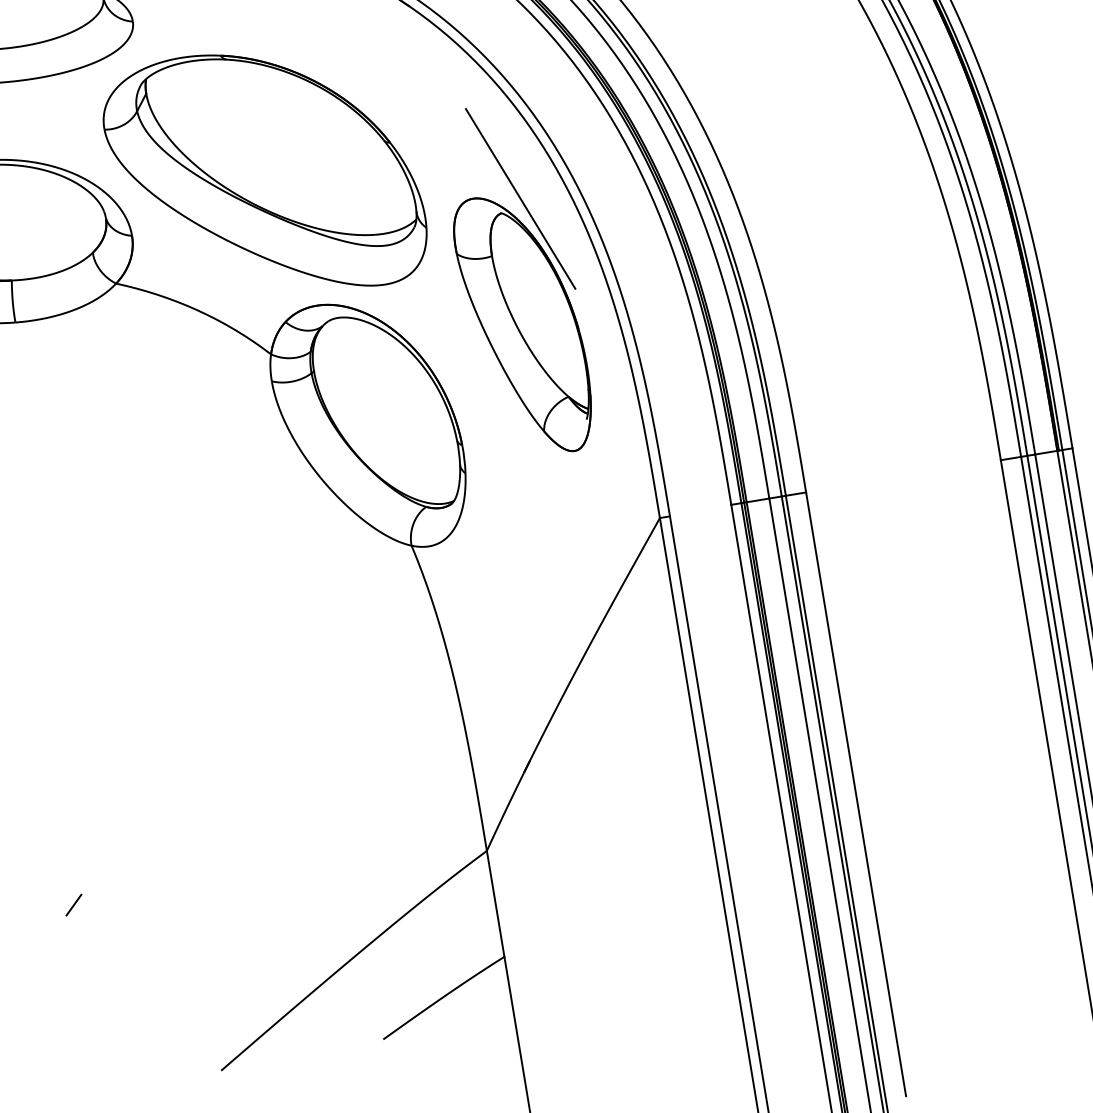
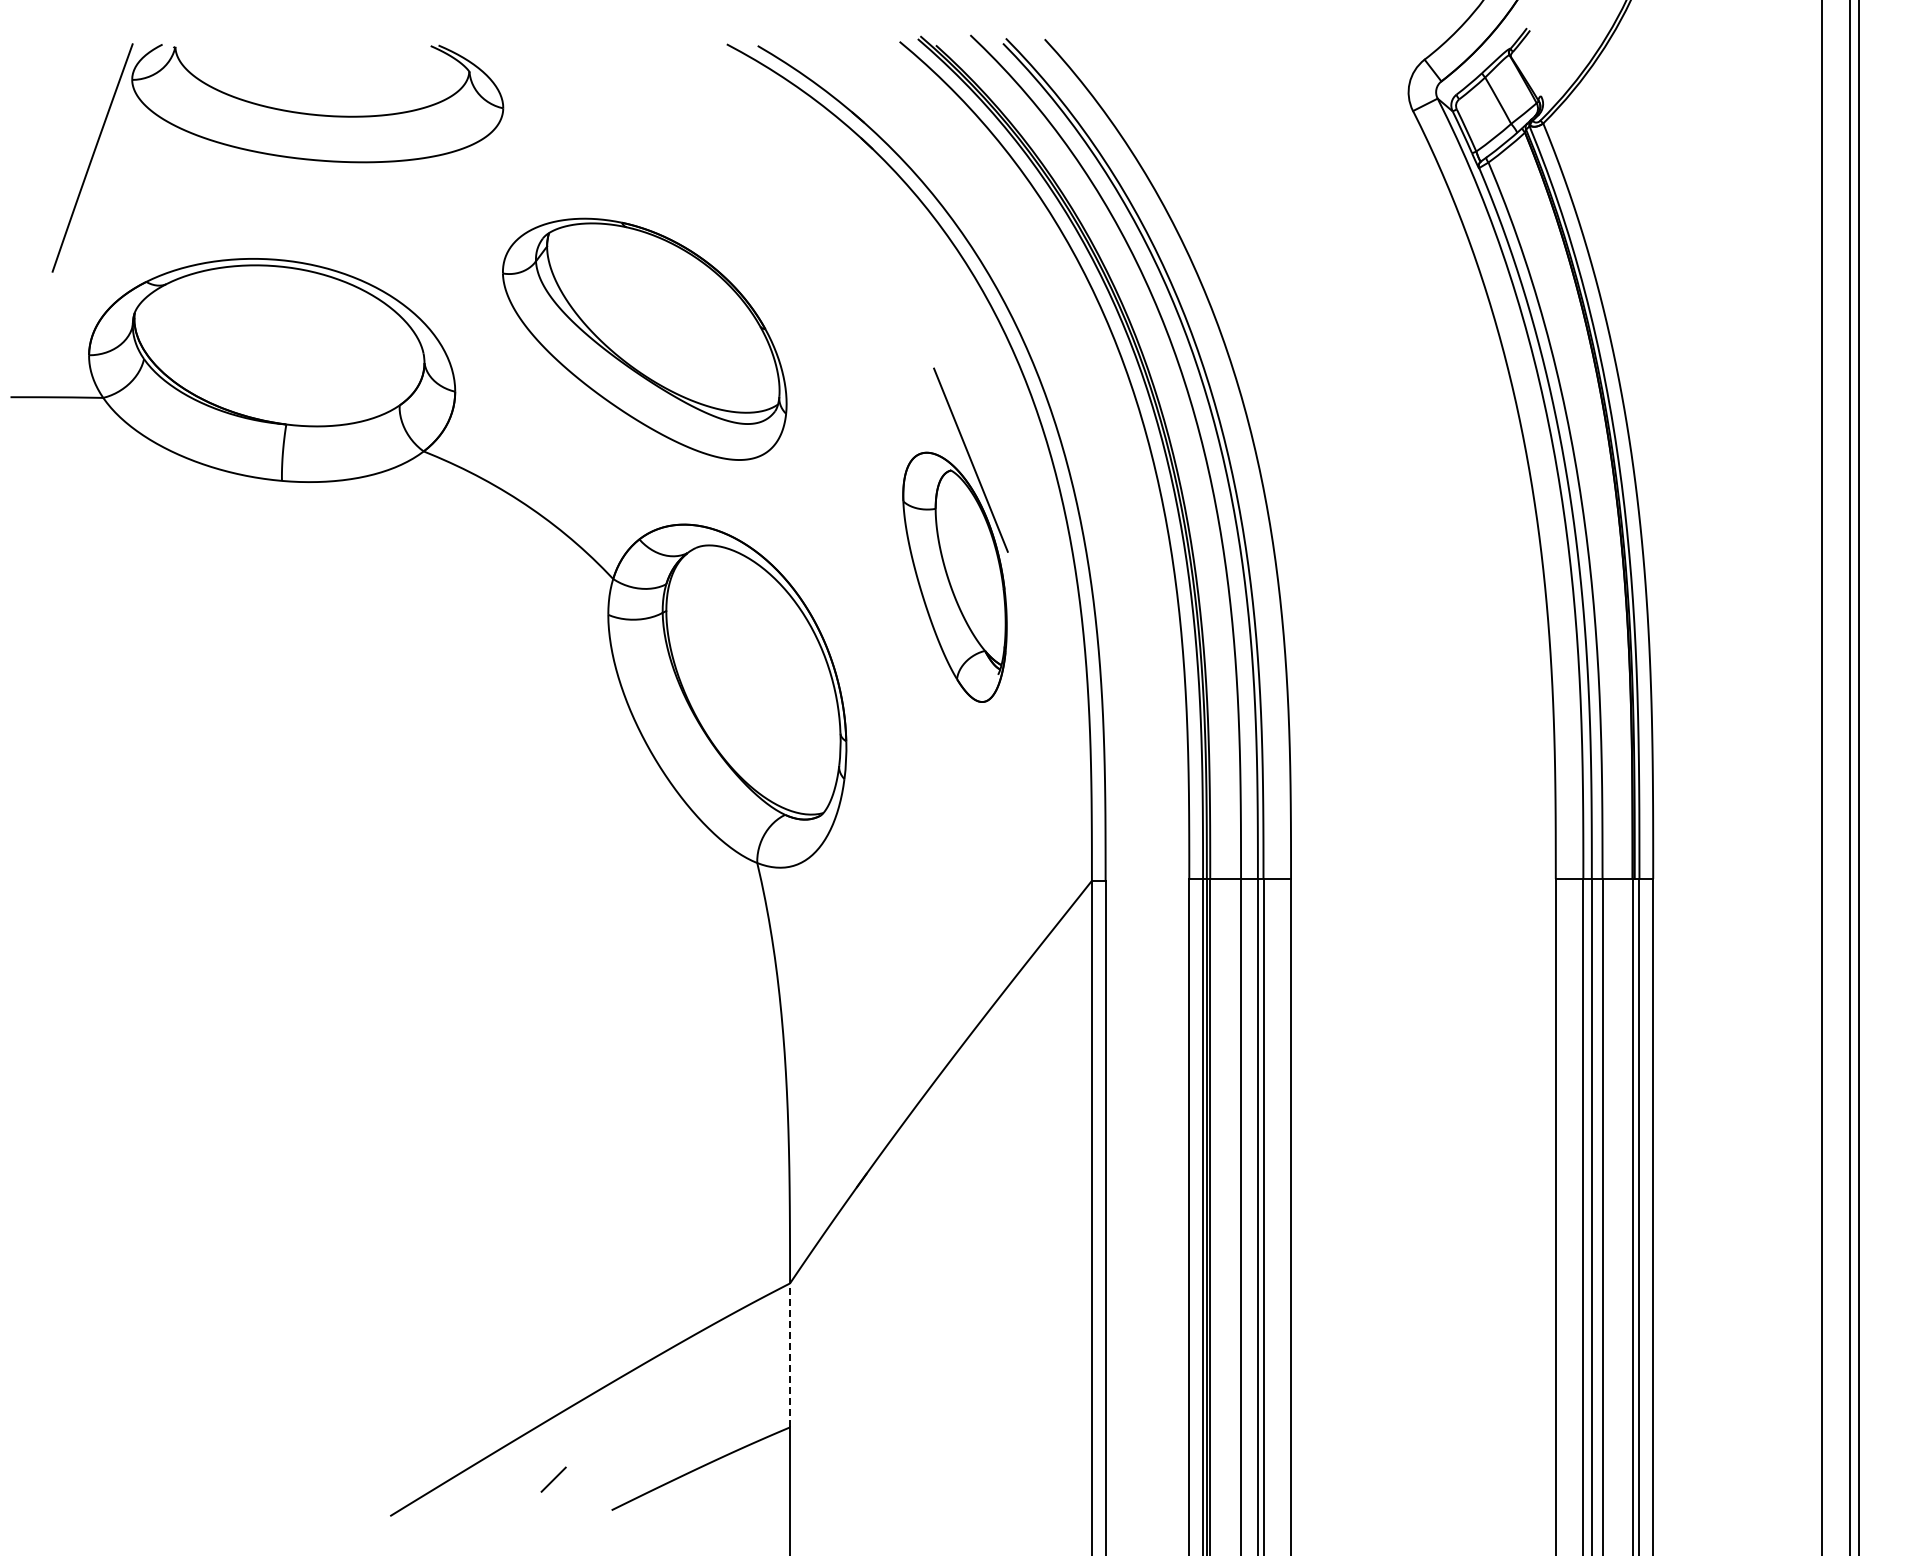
part: (264, 174) -> (644, 339), size x0.7
part: (517, 280) -> (955, 535), size x0.7
line: (496, 903) -> (790, 1355), solid -> dashed
line: (73, 905) -> (553, 1479), moved

